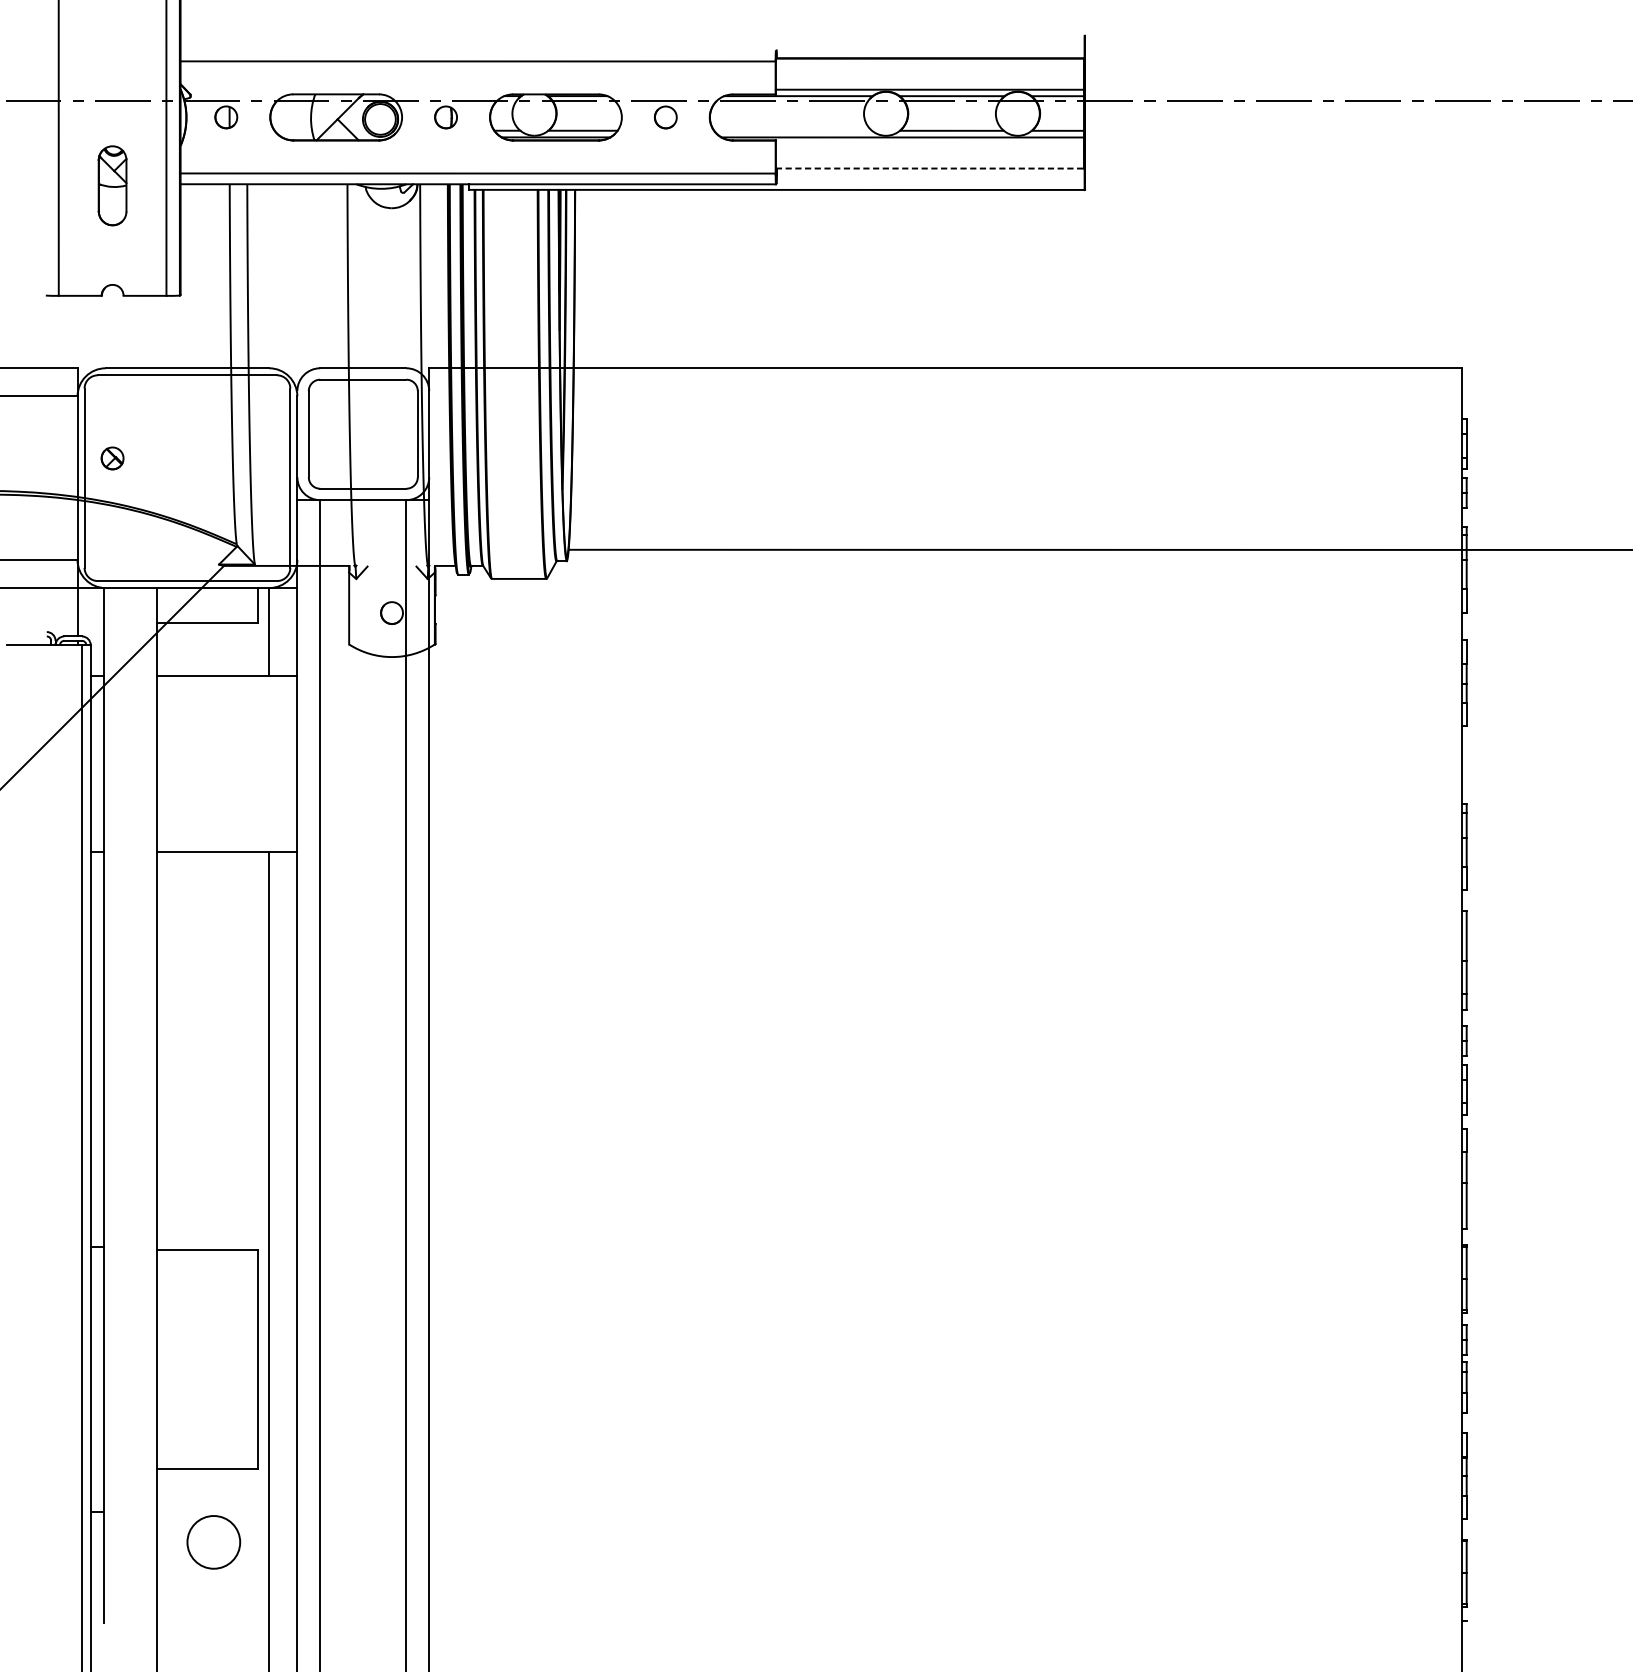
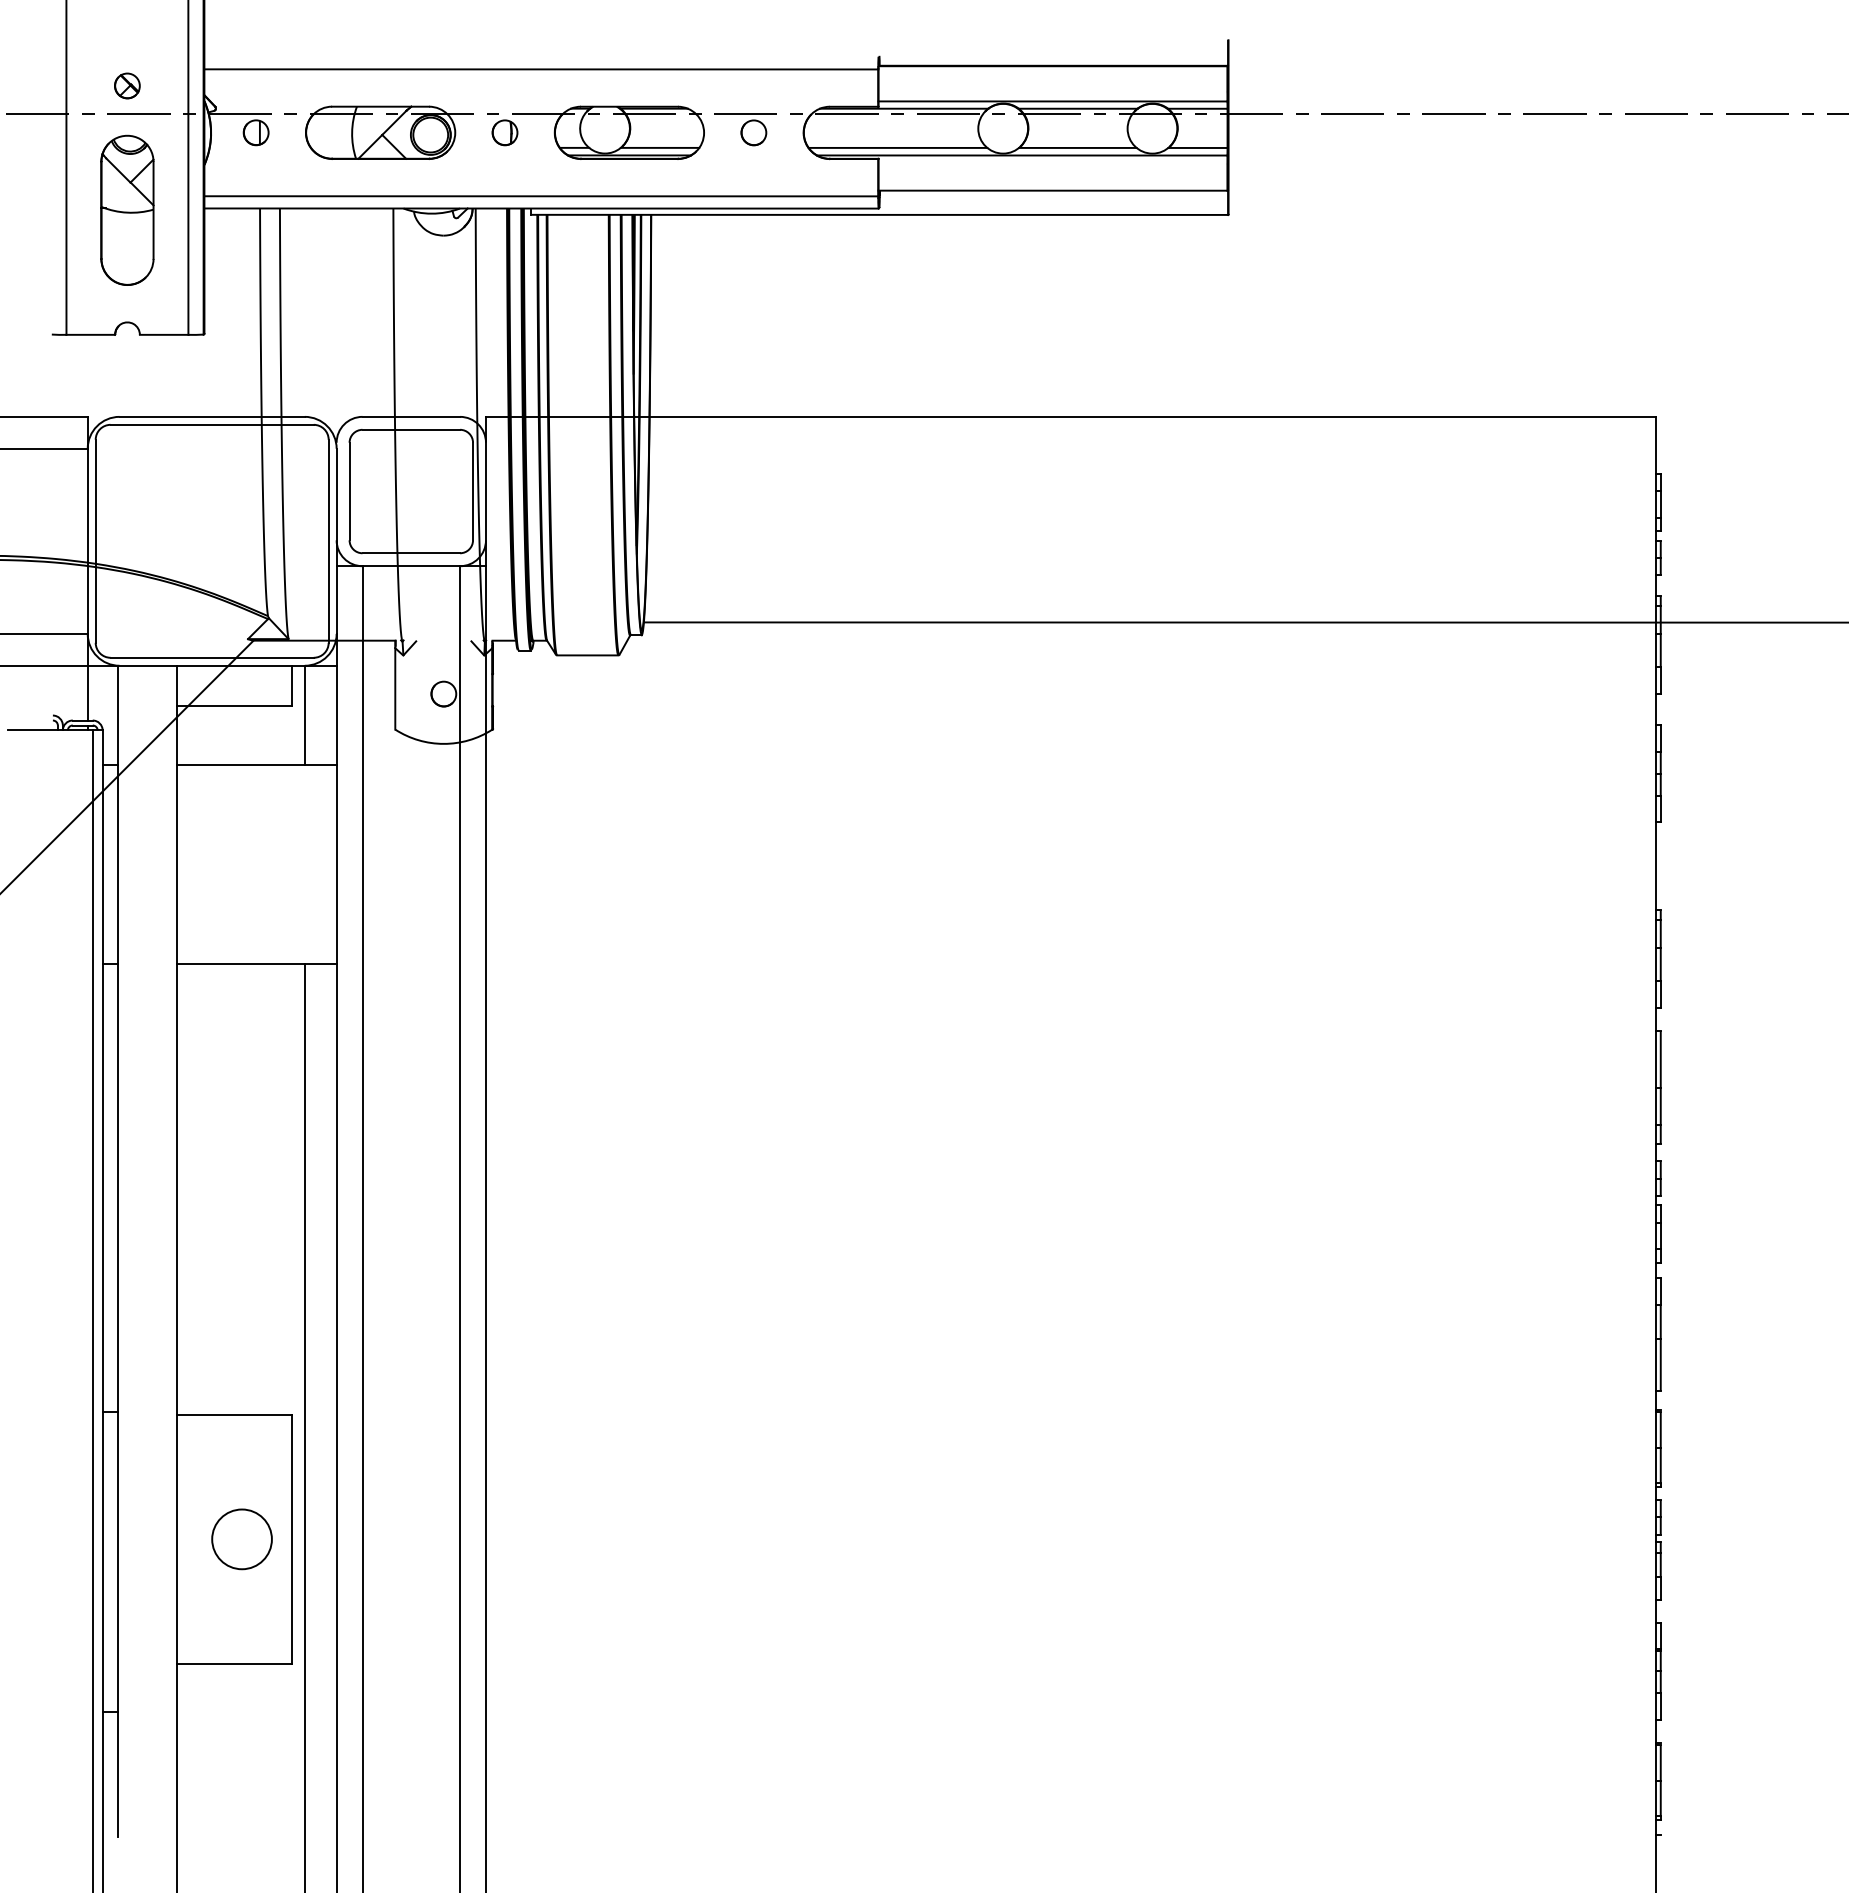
line: (792, 130) -> (897, 147), added
line: (930, 168) -> (1053, 190), dashed -> solid
part: (112, 185) -> (127, 209), size x1.67
part: (112, 458) -> (127, 85), moved
circle: (213, 1542) -> (241, 1539), moved

